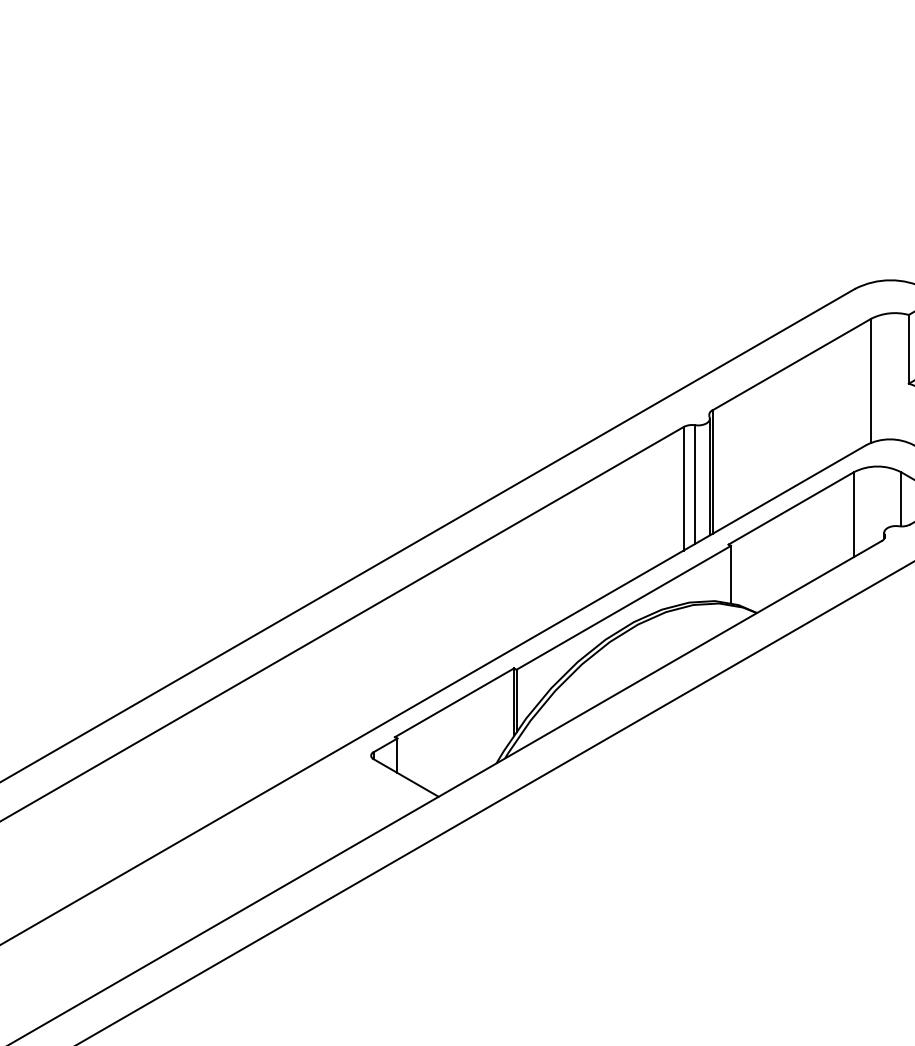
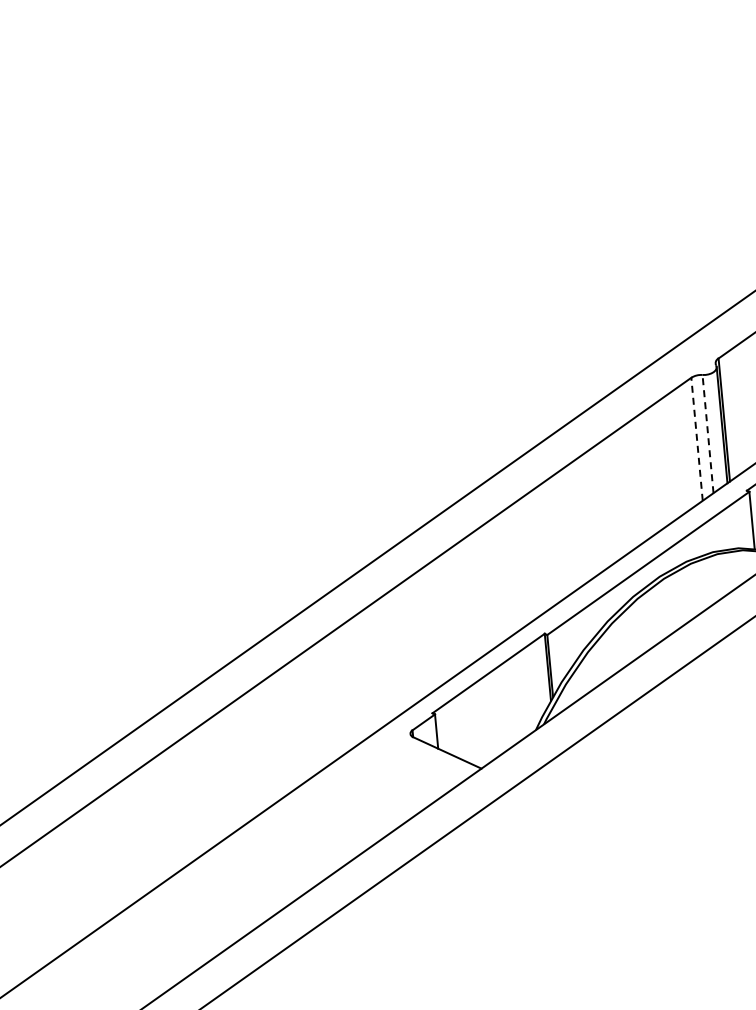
line: (695, 484) -> (708, 433), solid -> dashed
line: (683, 488) -> (696, 439), solid -> dashed

